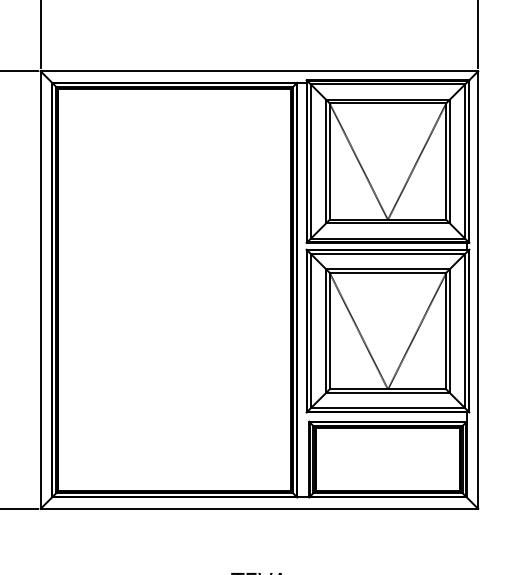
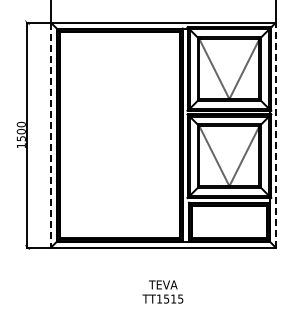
line: (477, 288) -> (275, 134), solid -> dashed
line: (41, 290) -> (51, 135), solid -> dashed

